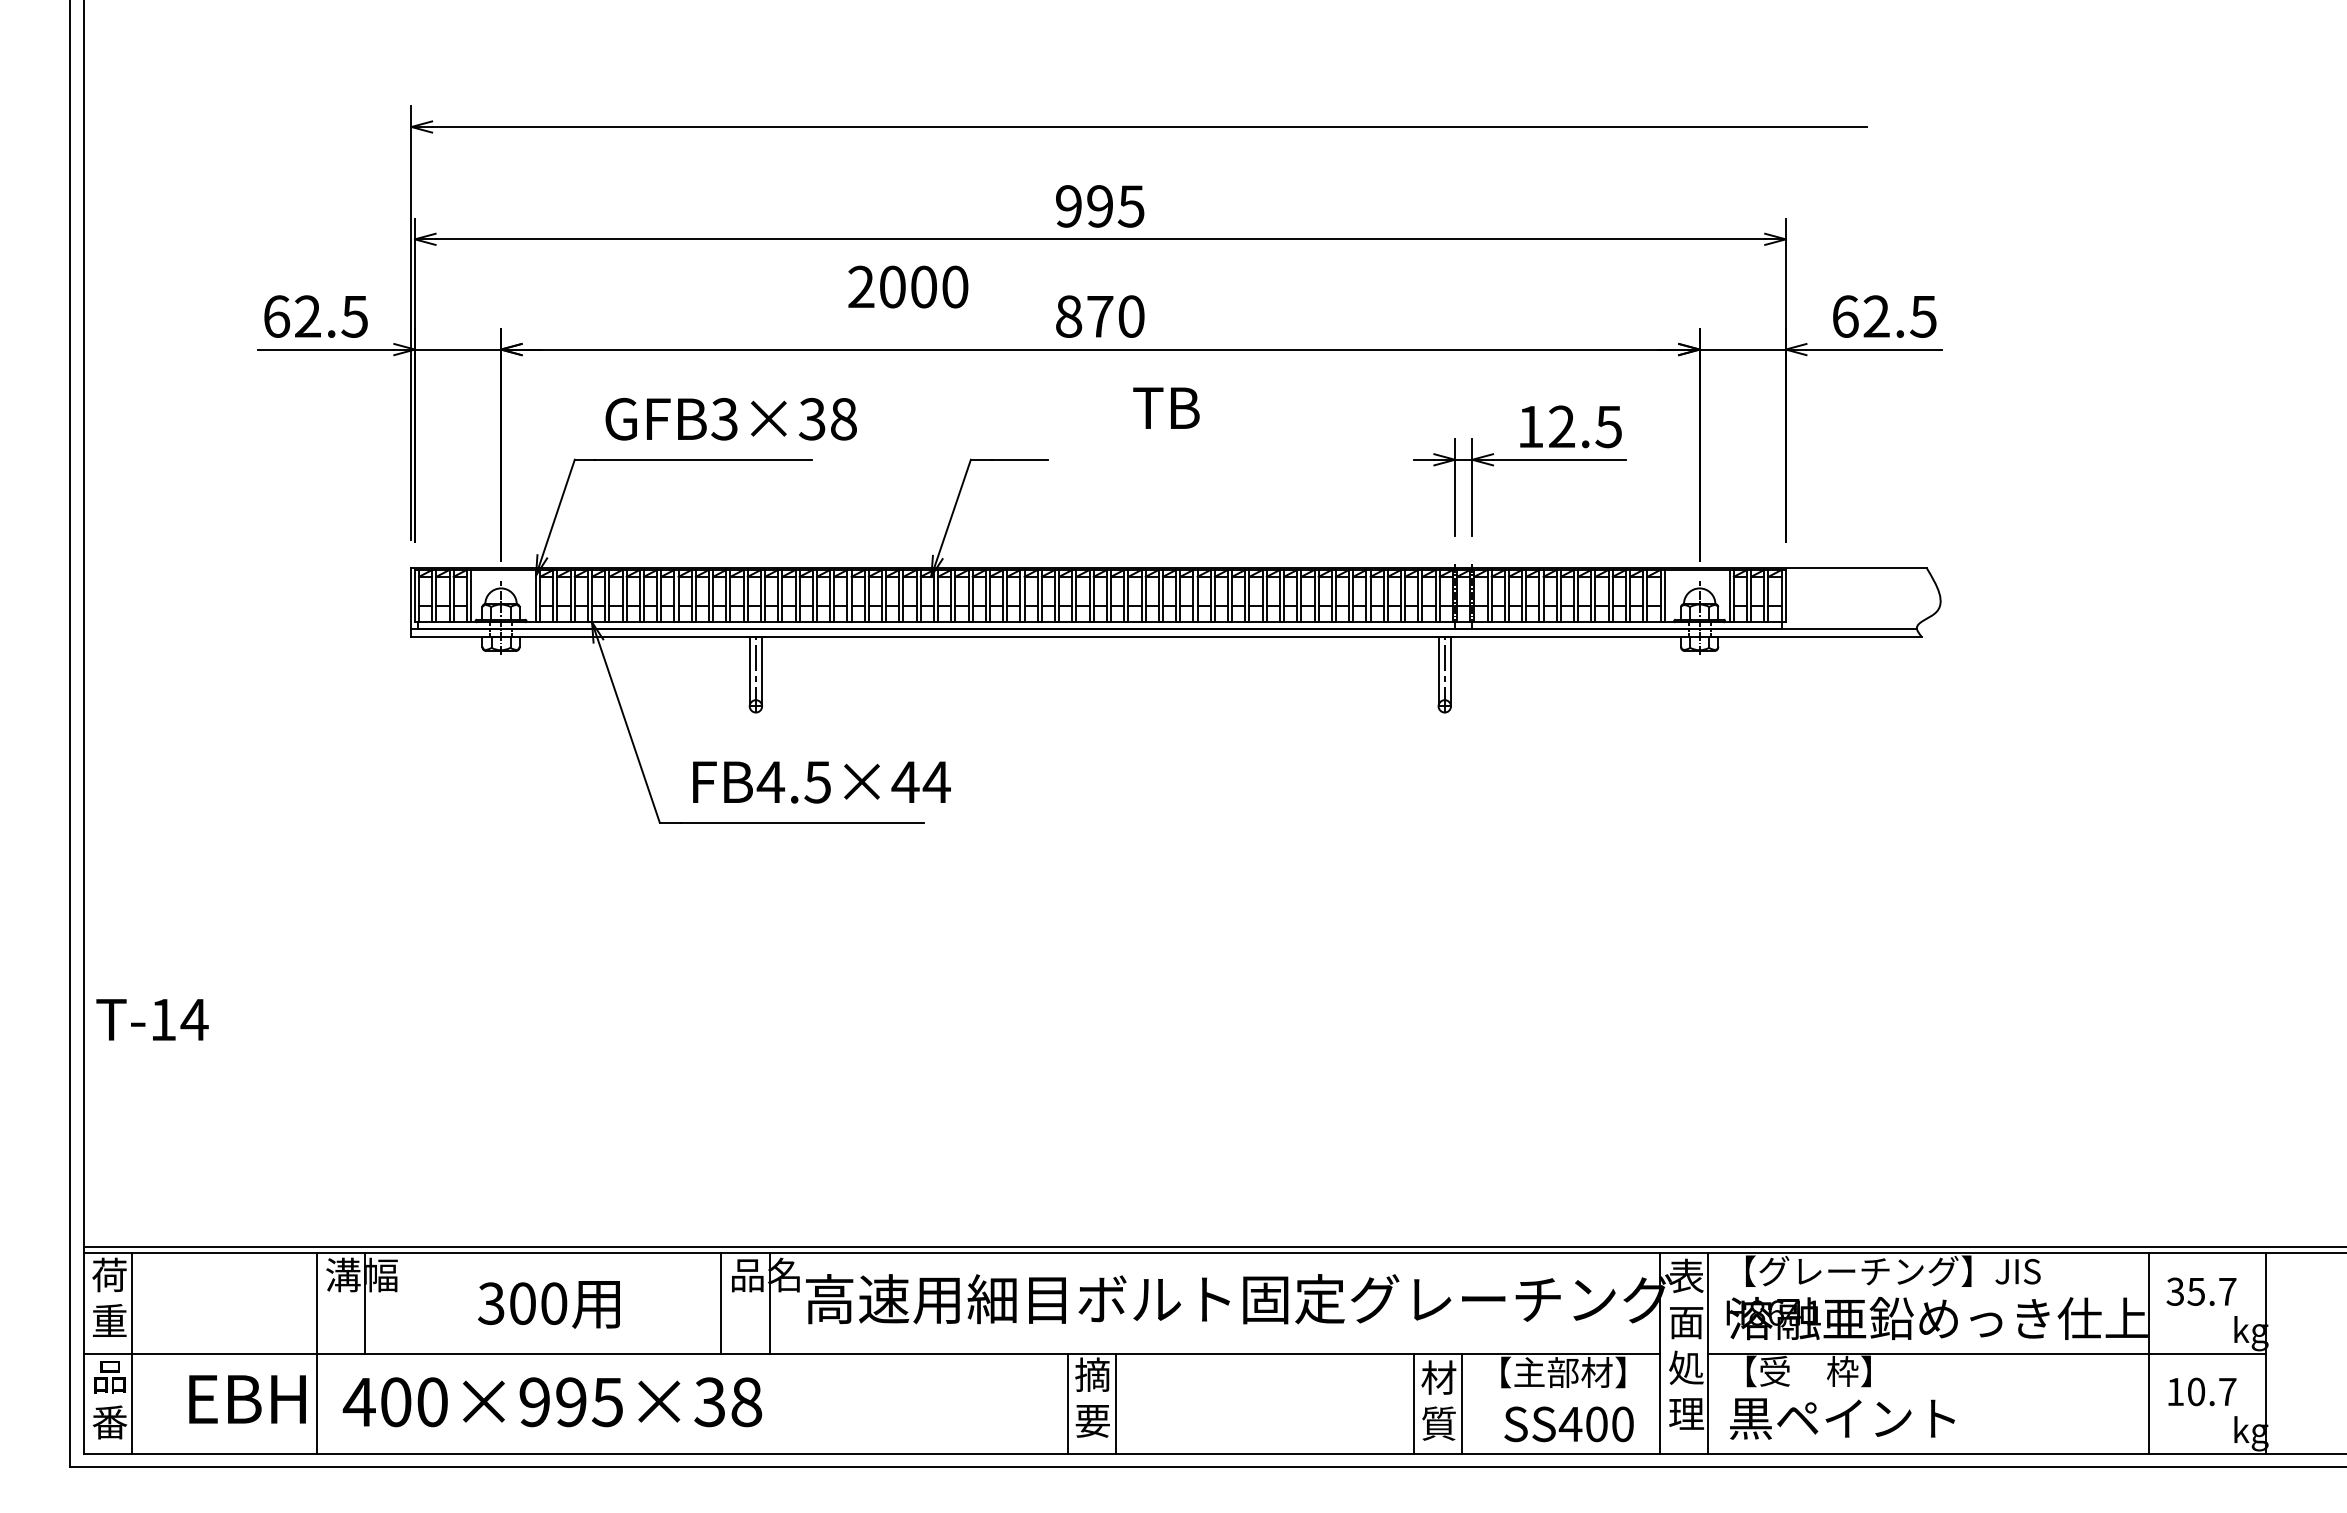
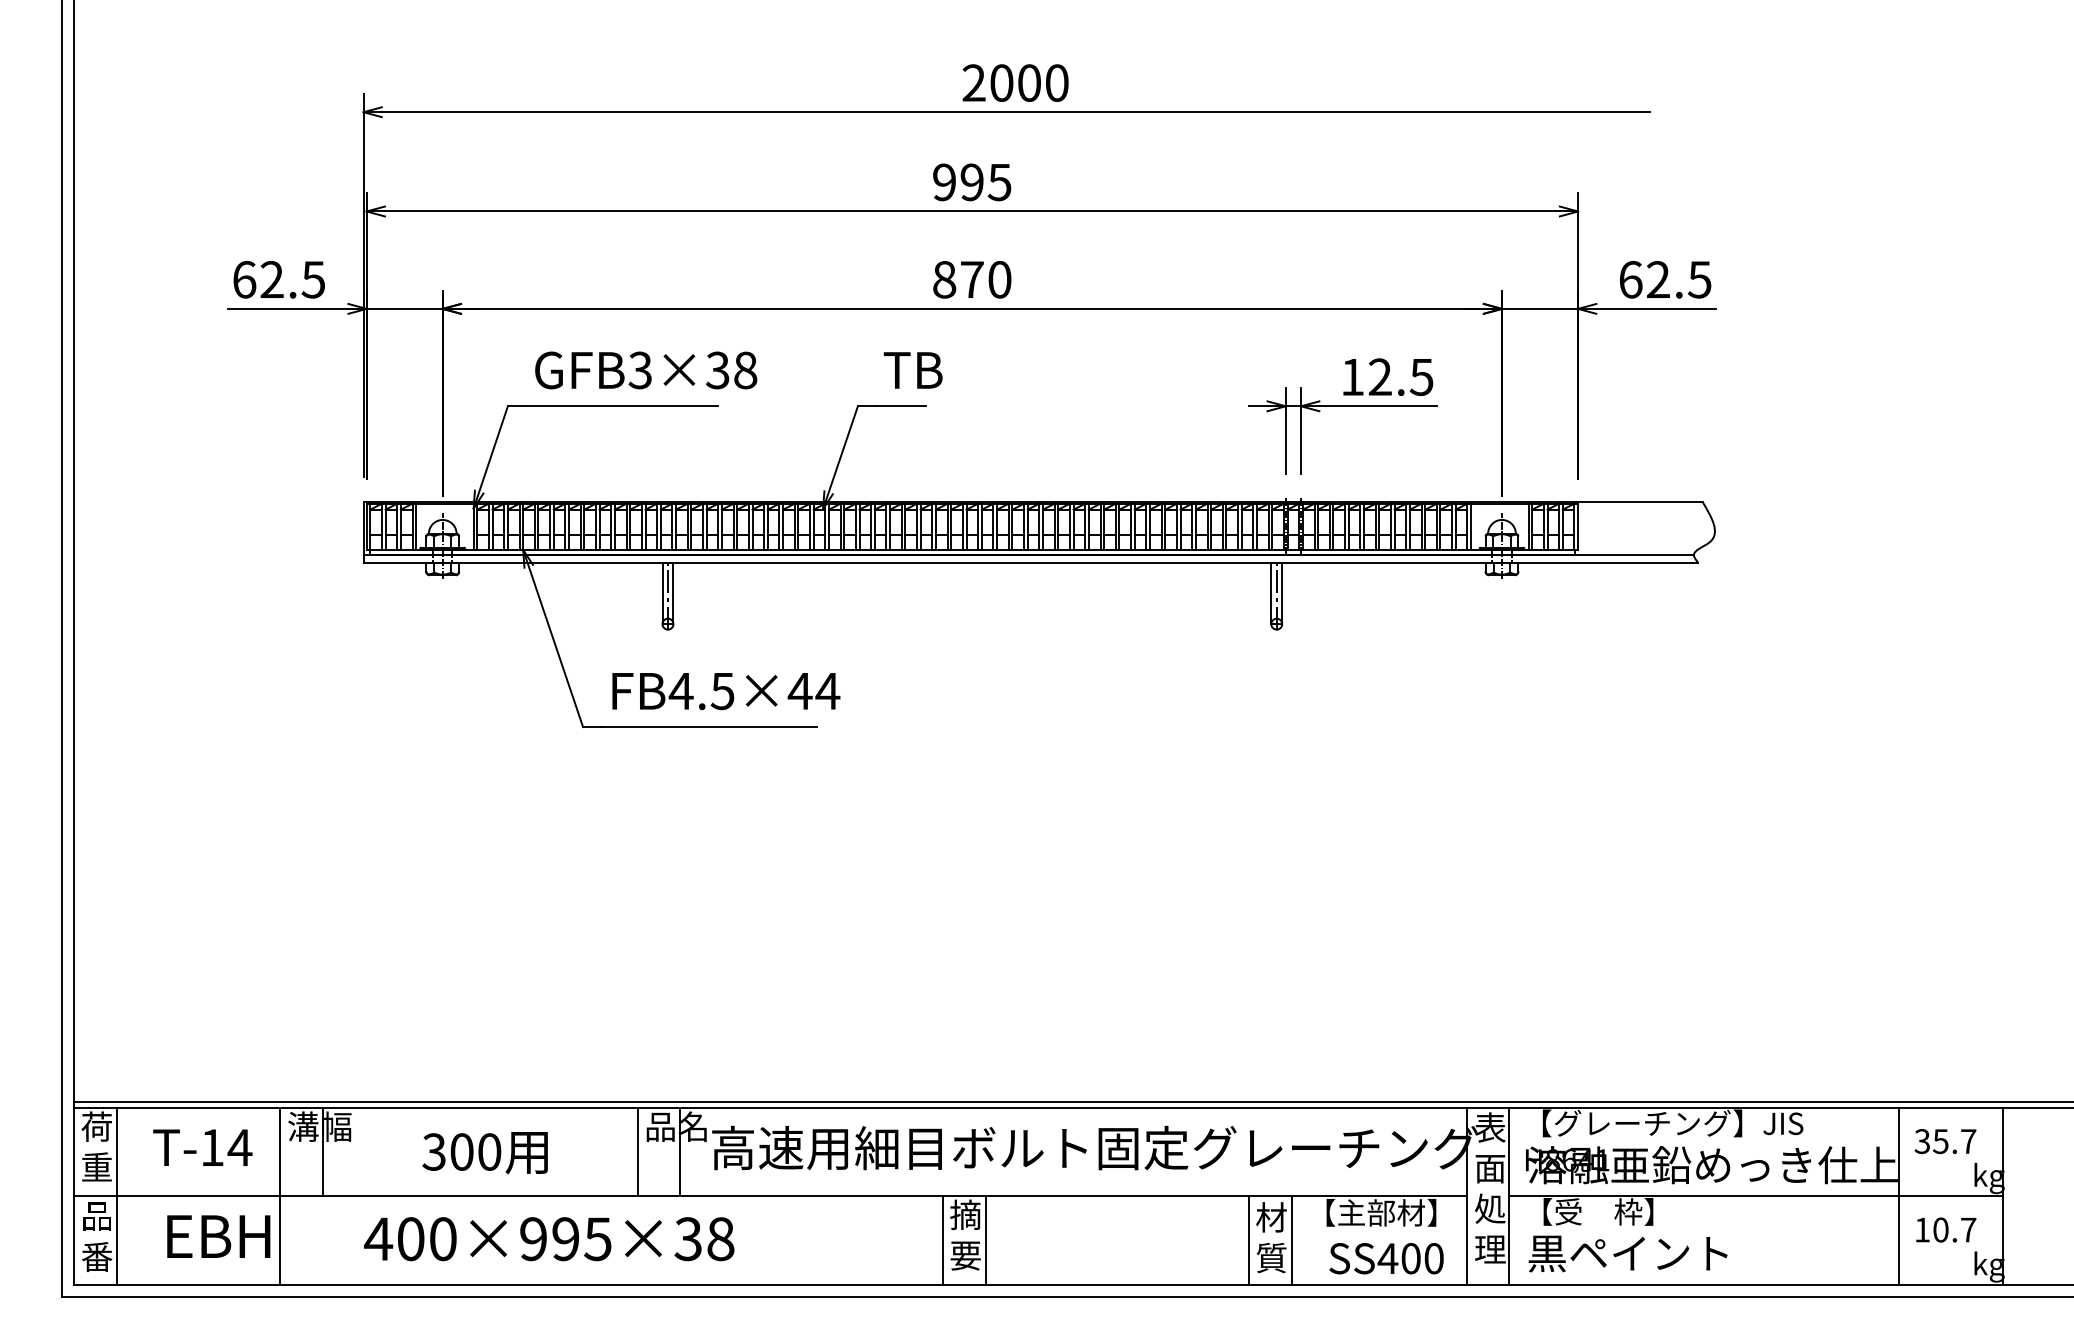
text: (908, 286) -> (1015, 82), moved
text: (1166, 407) -> (913, 369), moved
text: (152, 1019) -> (202, 1147), moved
text: (552, 1402) -> (549, 1239), moved

